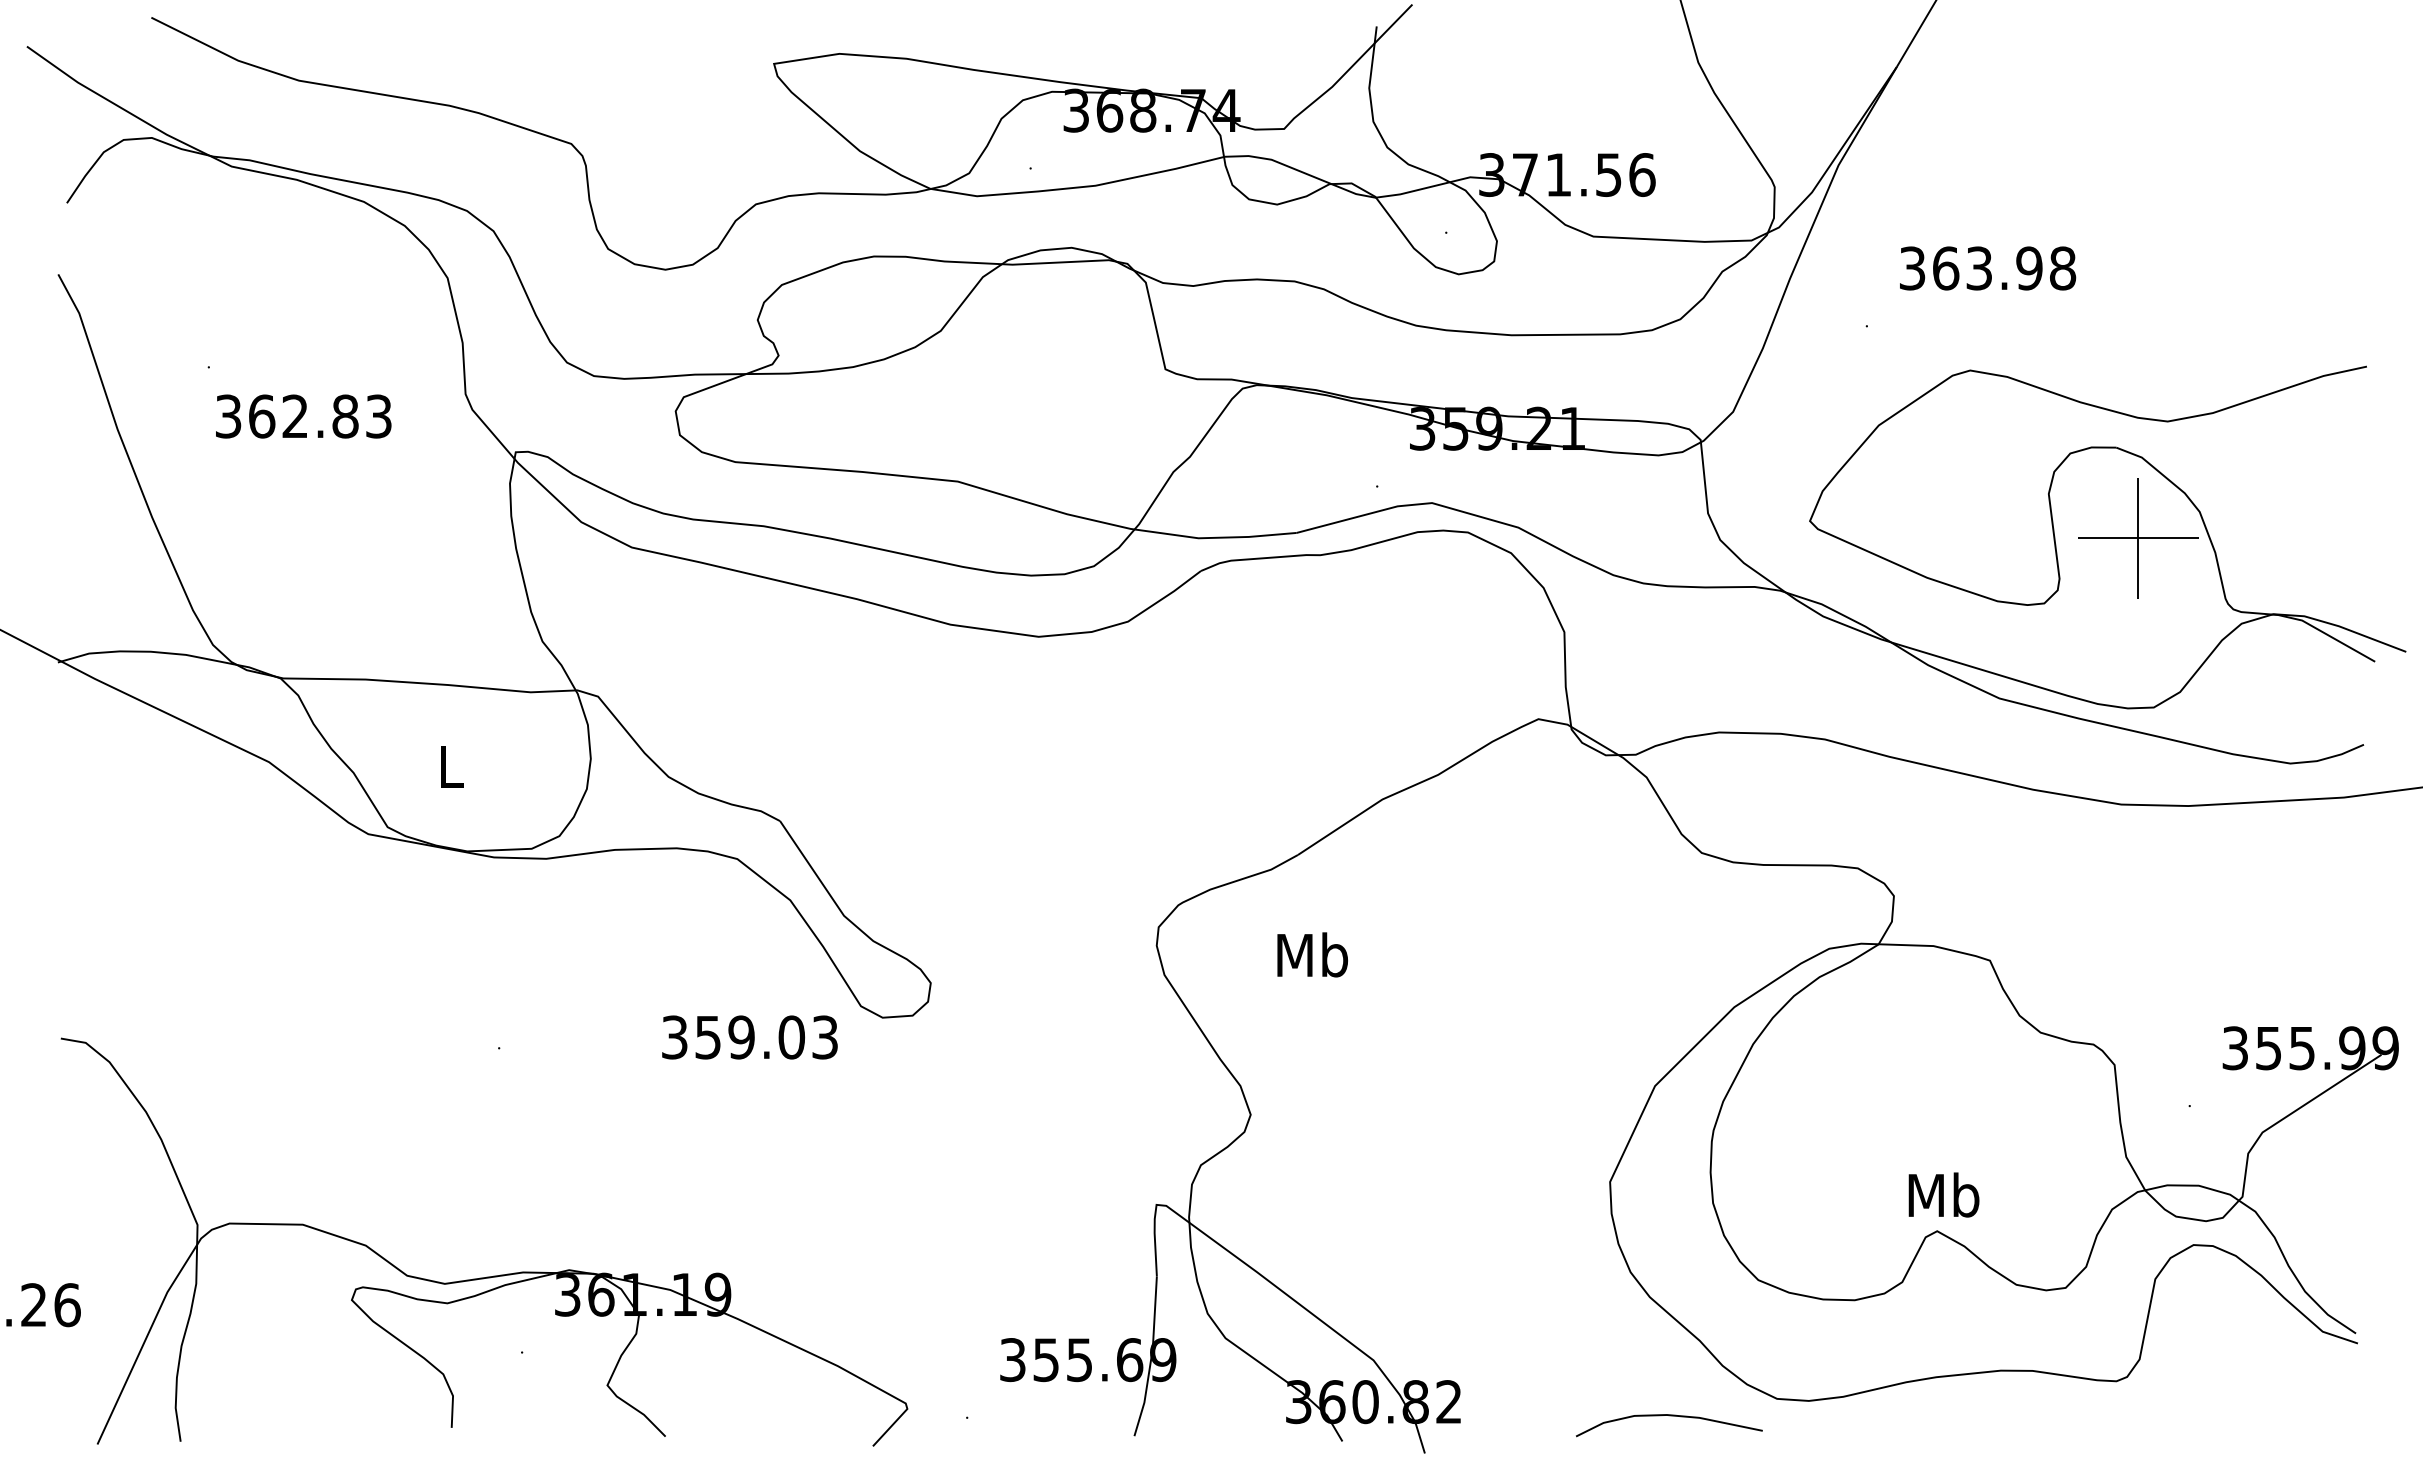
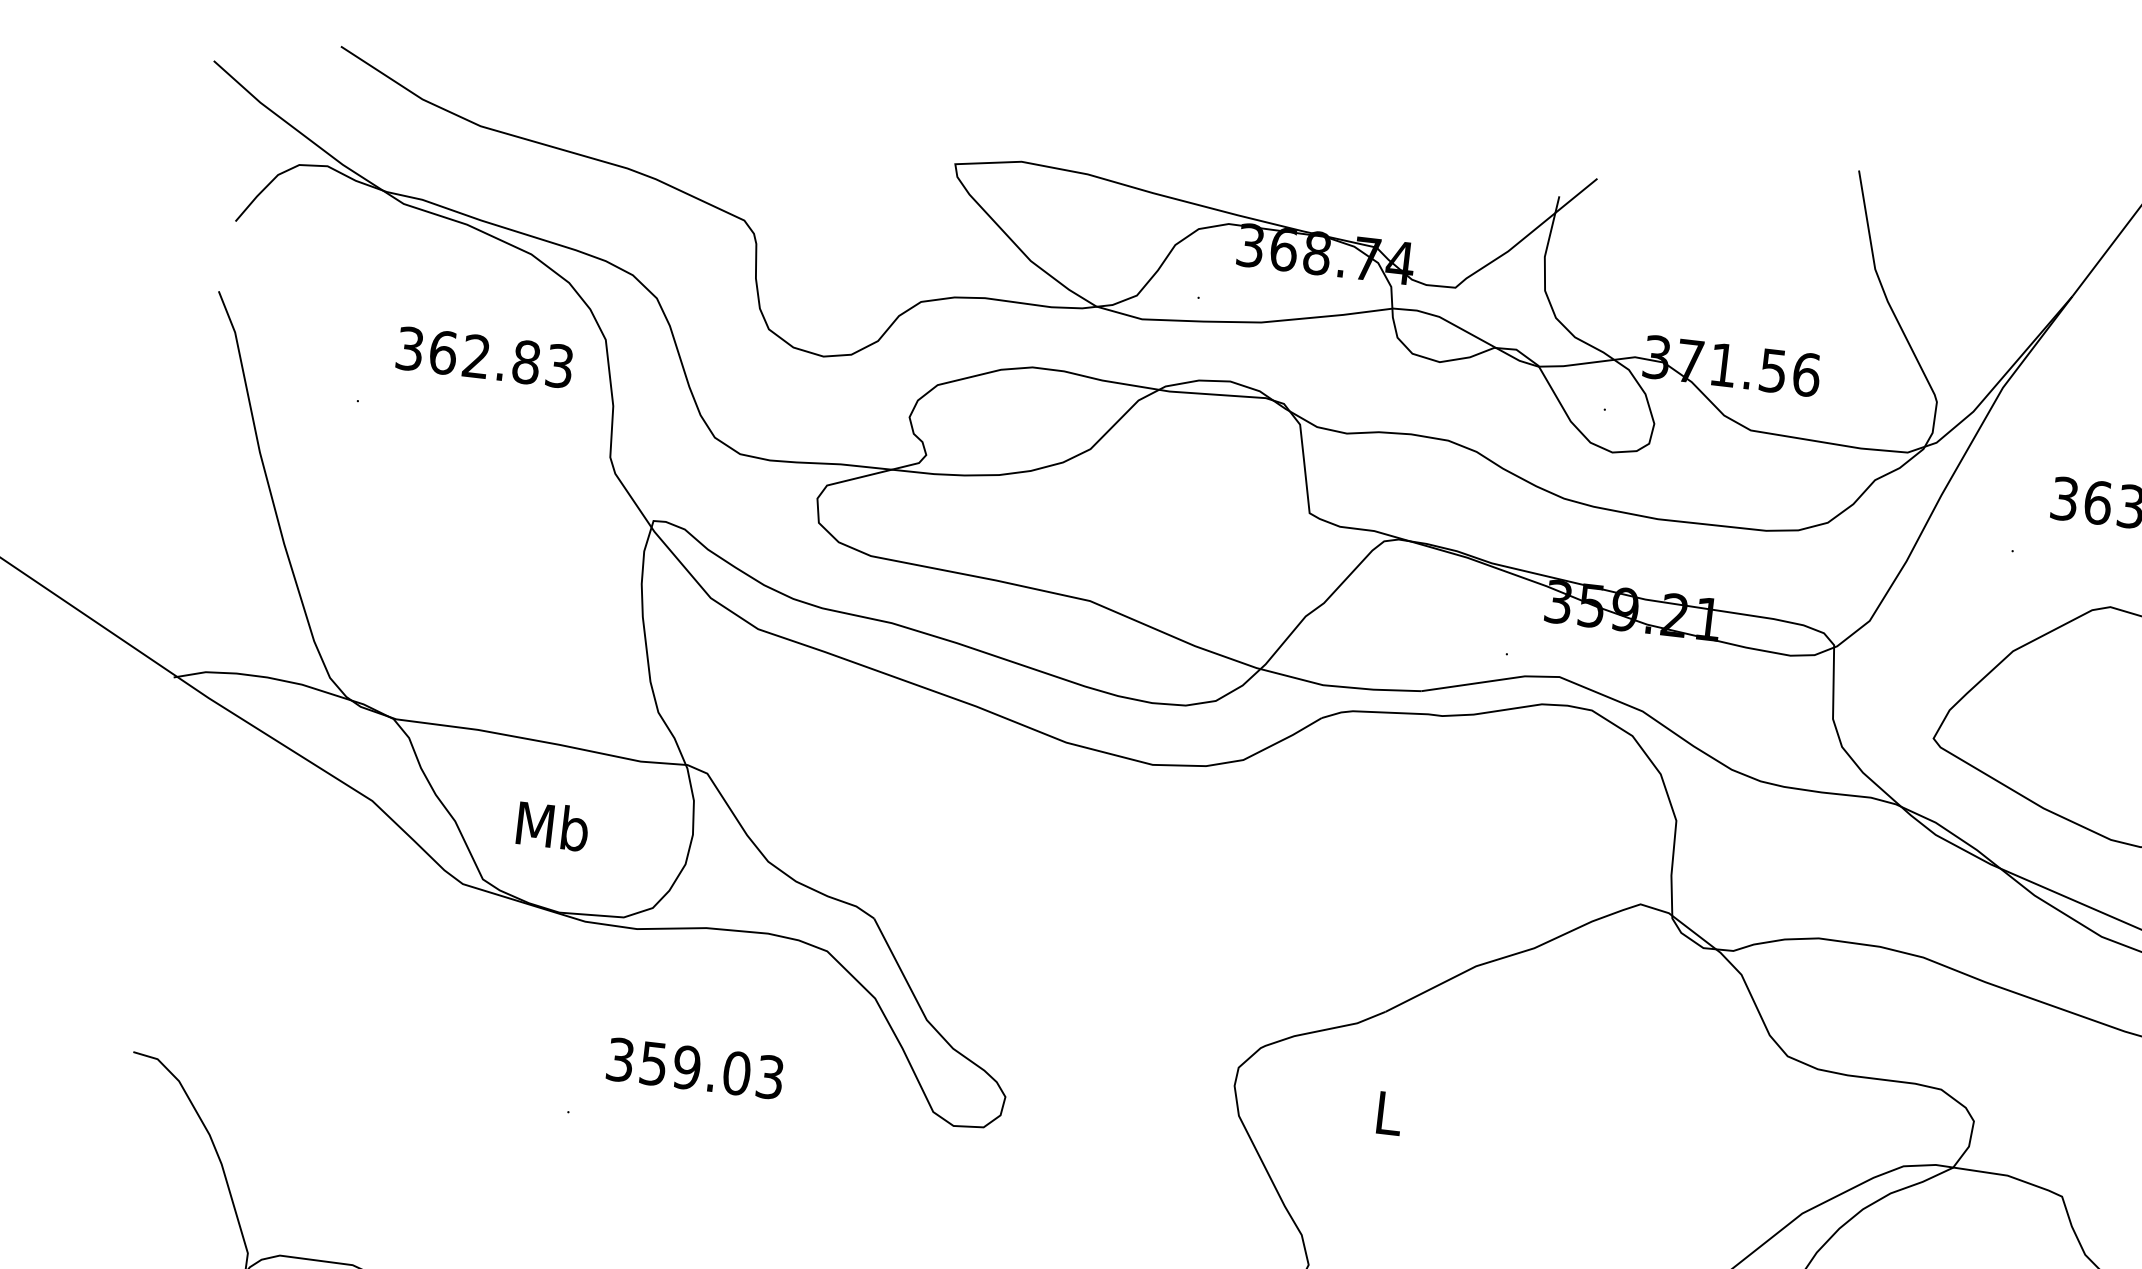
text: (303, 416) -> (484, 357), moved
text: (450, 765) -> (552, 825), L -> Mb
text: (1312, 954) -> (1388, 1112), Mb -> L
text: (749, 1037) -> (694, 1068), moved

